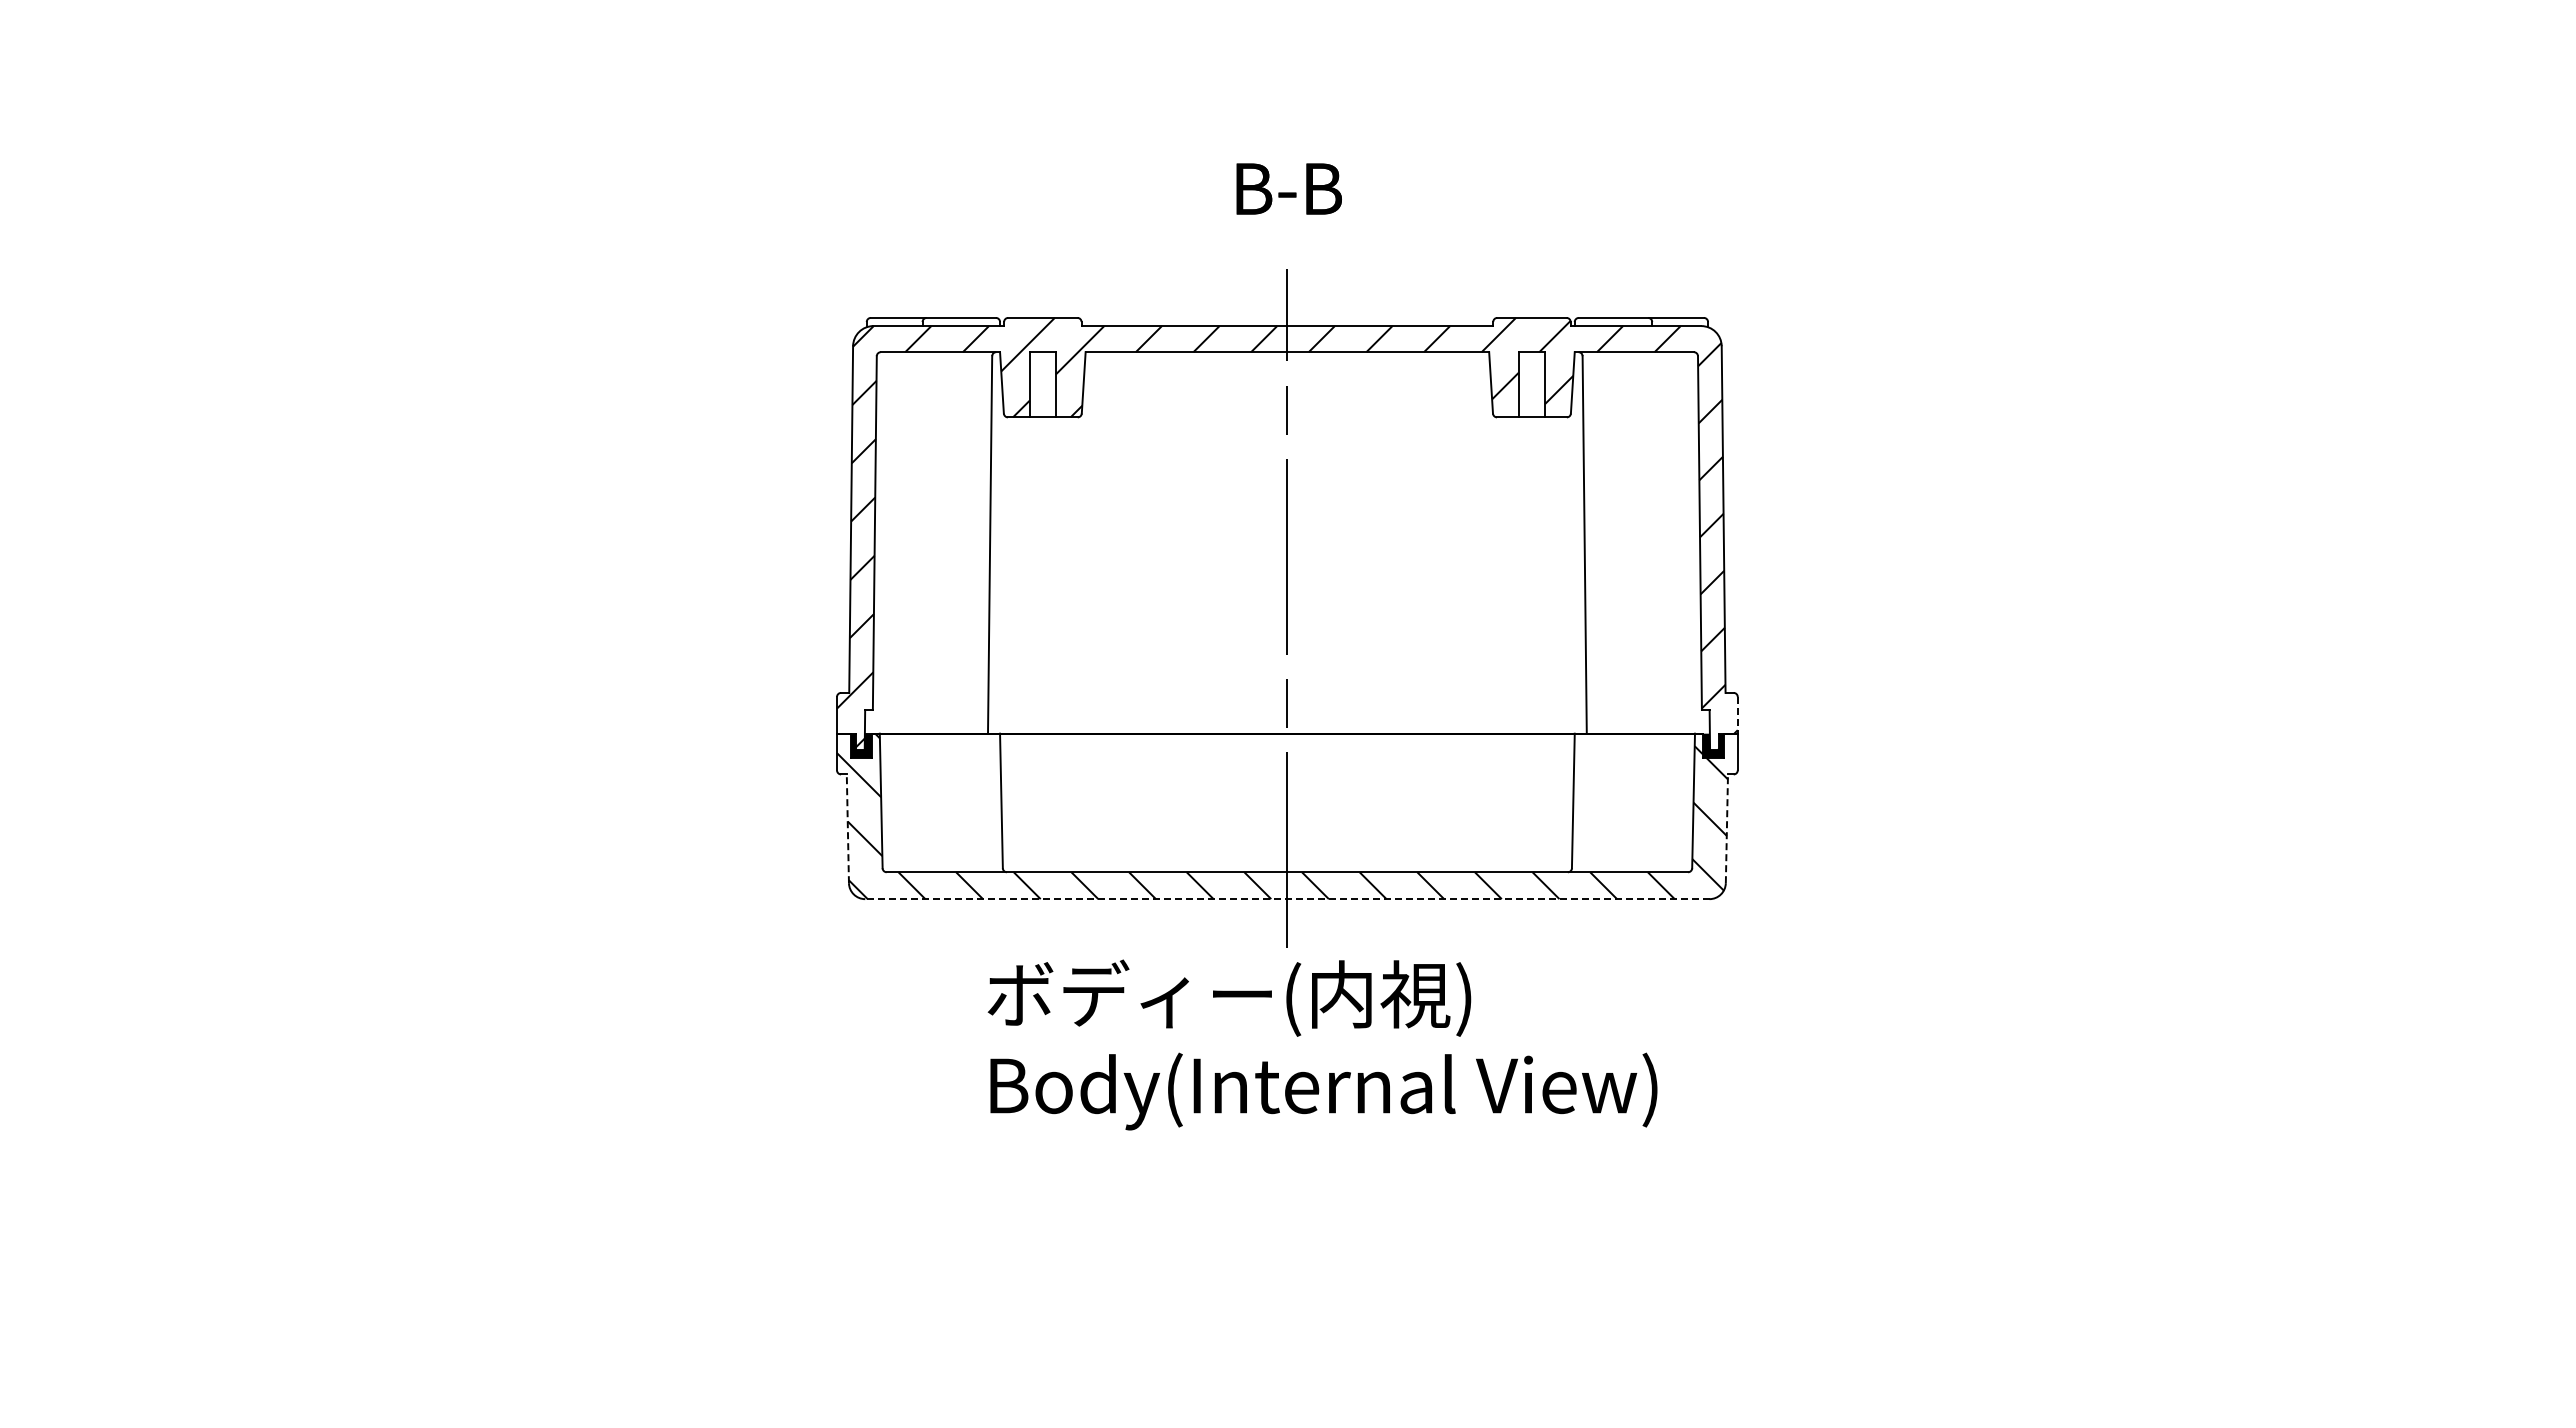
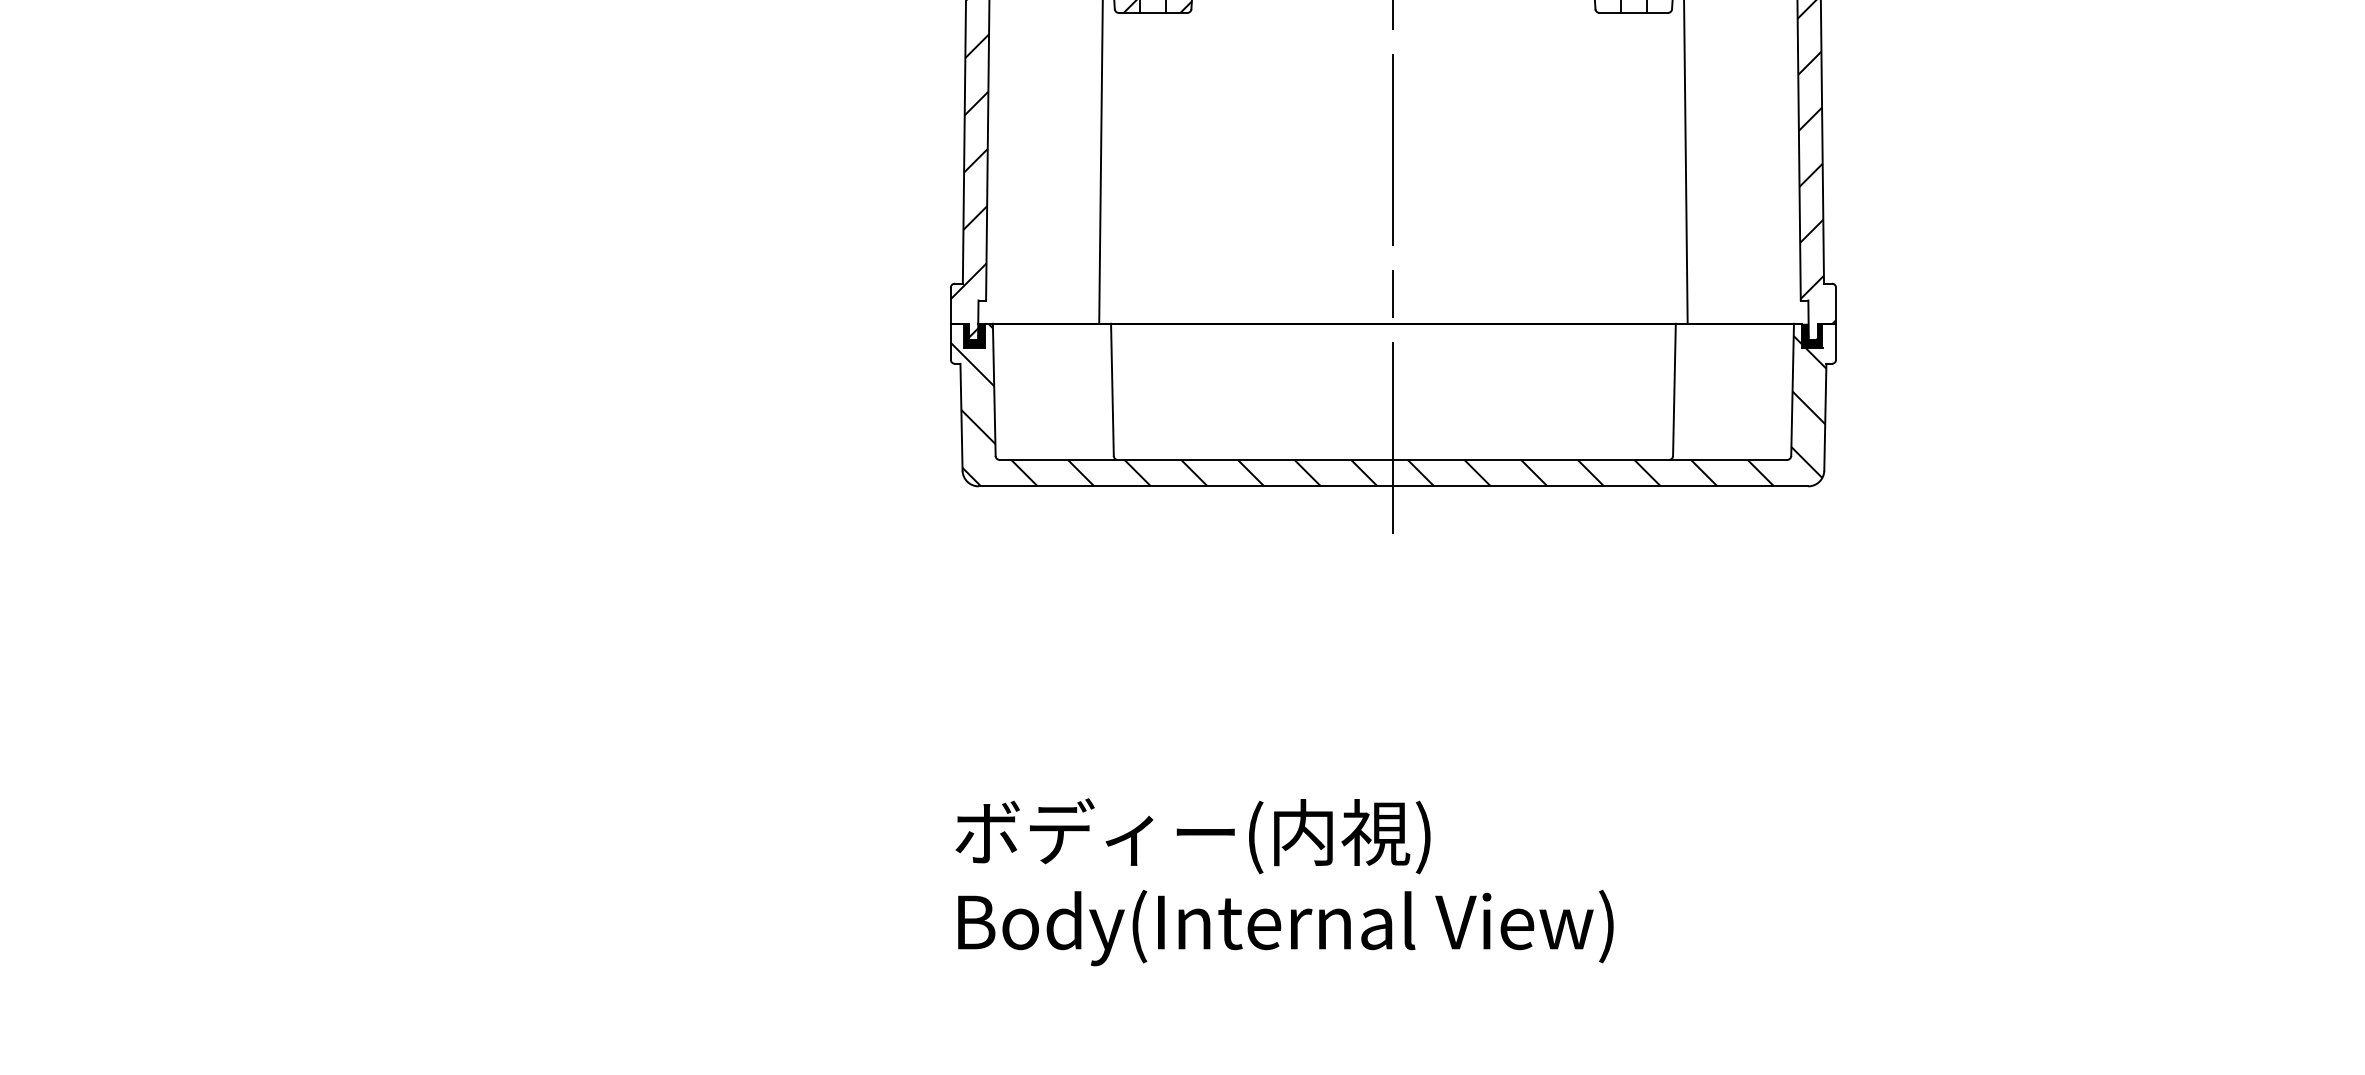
line: (1737, 715) -> (1835, 305), dashed -> solid
line: (847, 828) -> (961, 416), dashed -> solid
line: (1726, 828) -> (1824, 416), dashed -> solid
line: (1286, 899) -> (1392, 486), dashed -> solid
text: (1322, 1044) -> (1284, 881), moved

